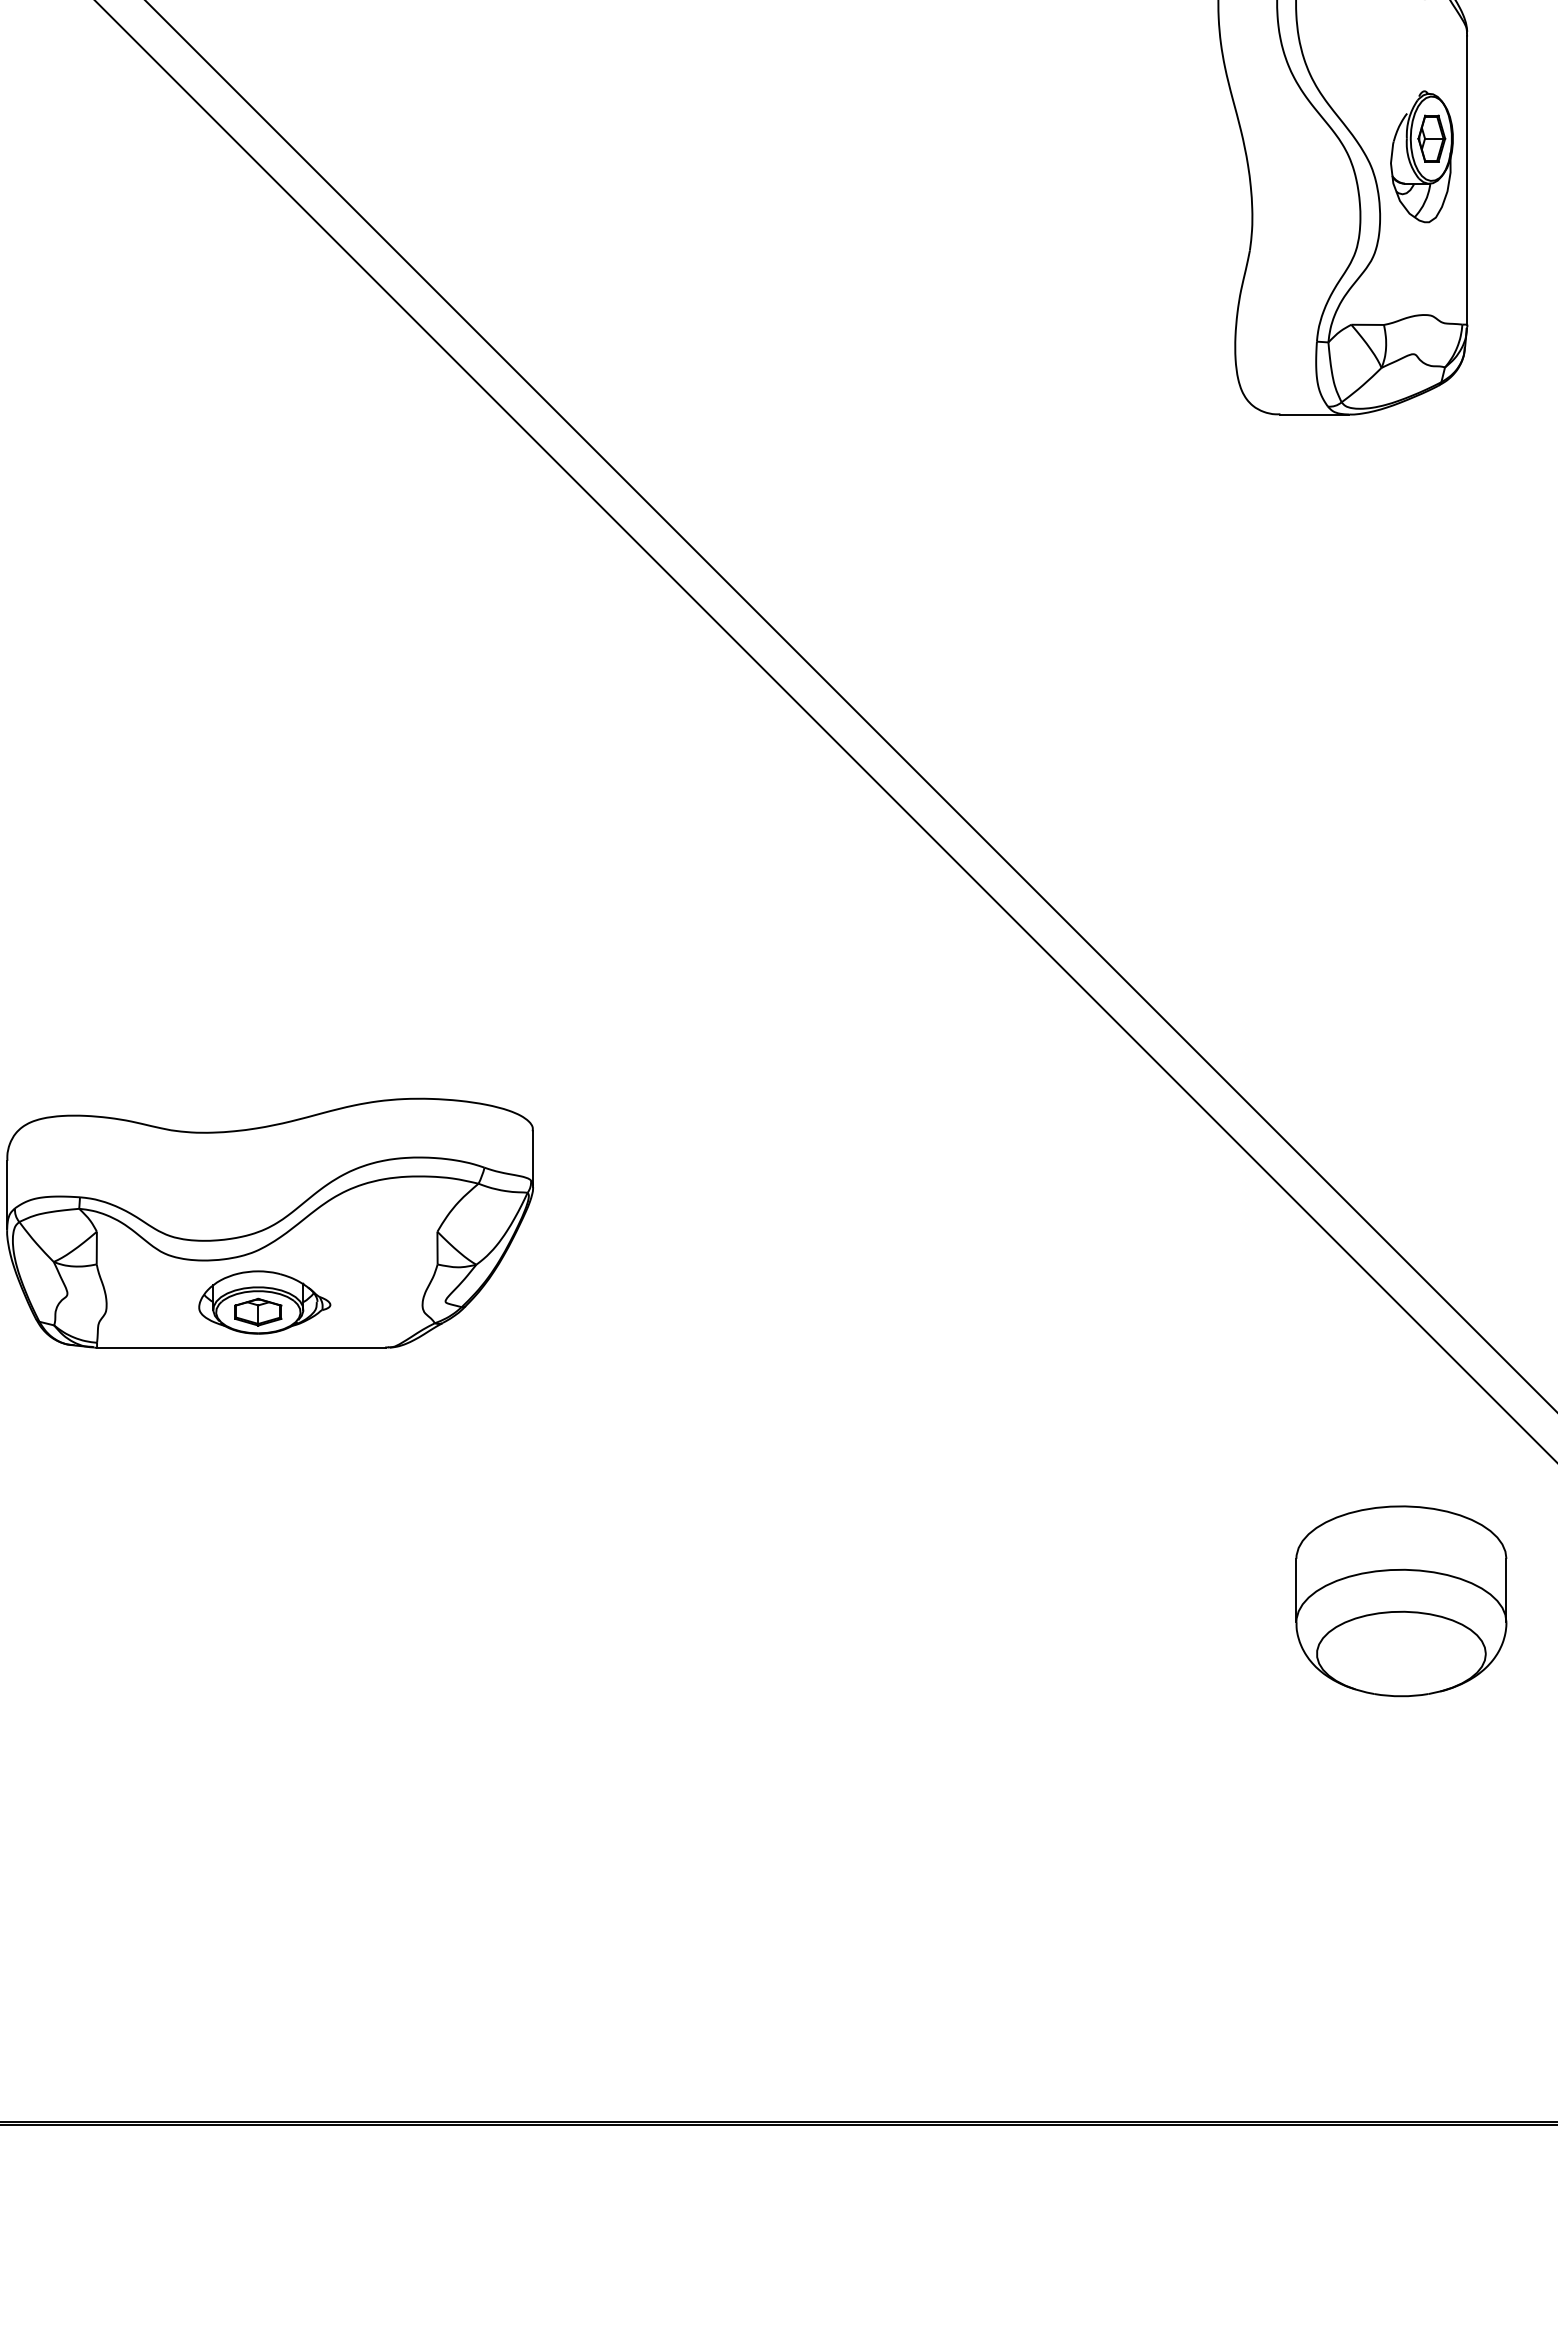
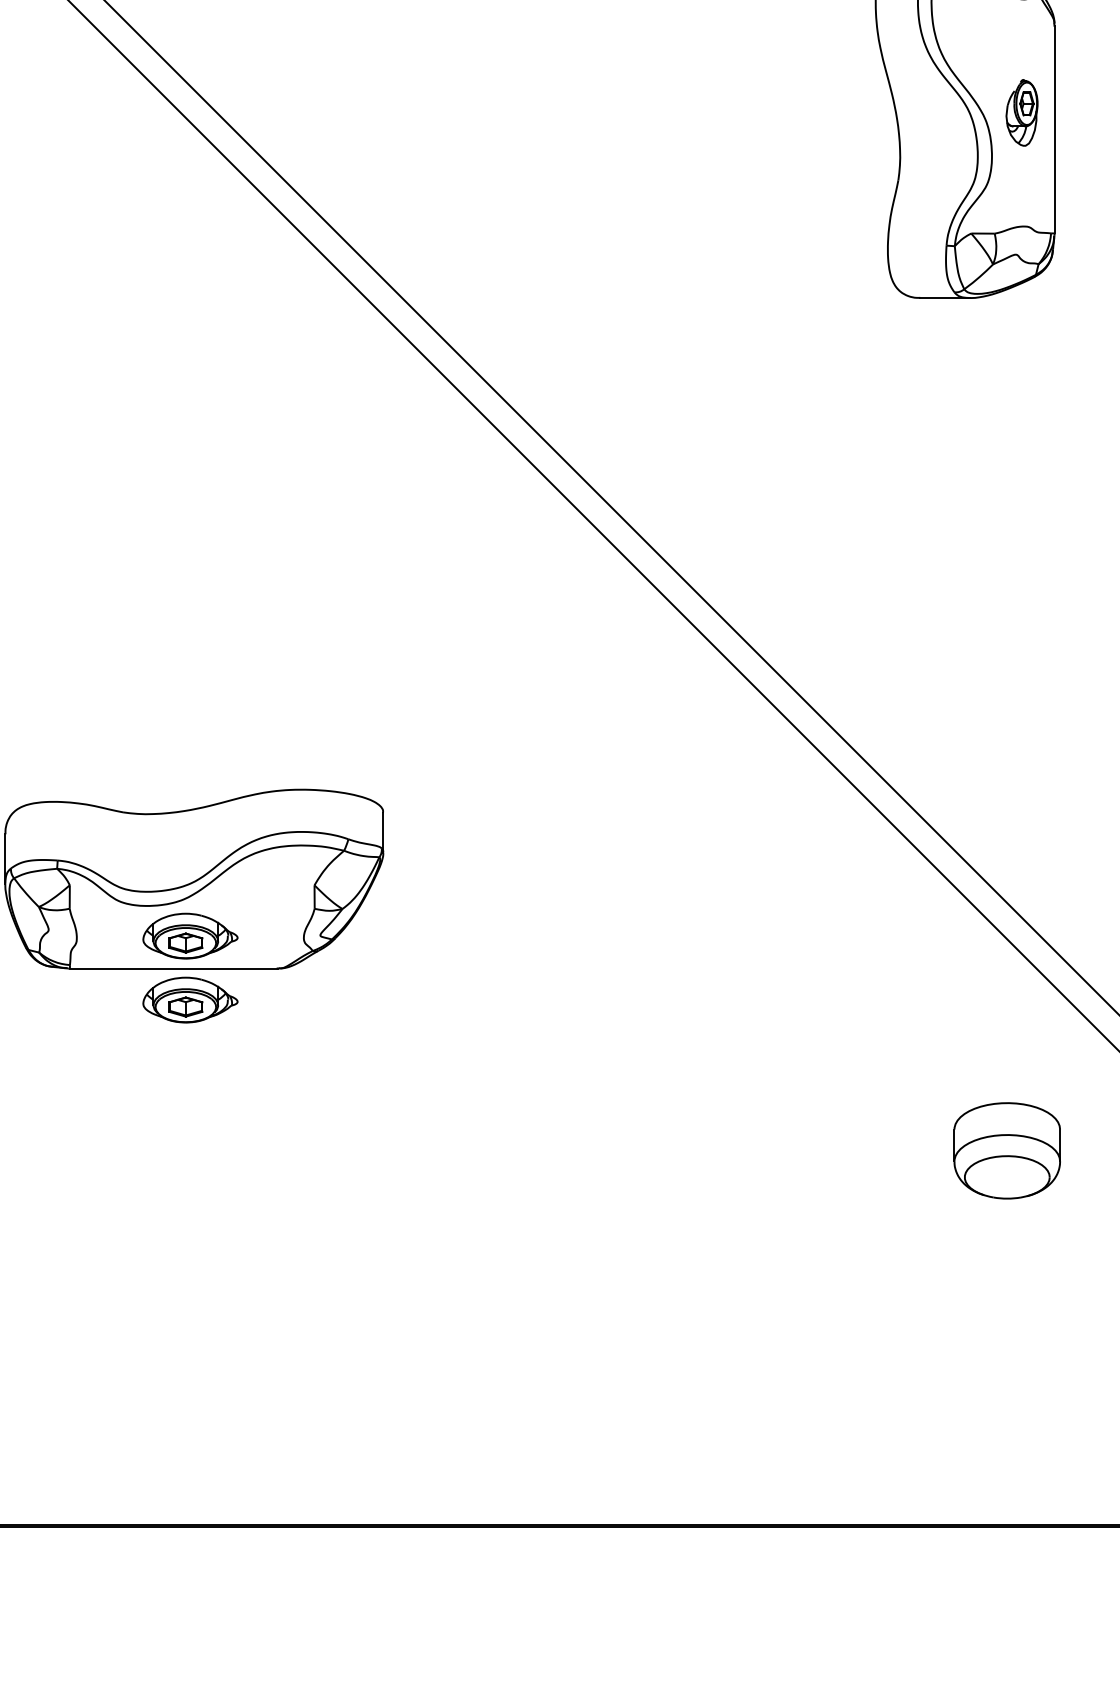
part: (1421, 156) -> (1021, 112), size x0.7
part: (264, 1391) -> (190, 1000), added
part: (1401, 1601) -> (1007, 1150), size x0.7

